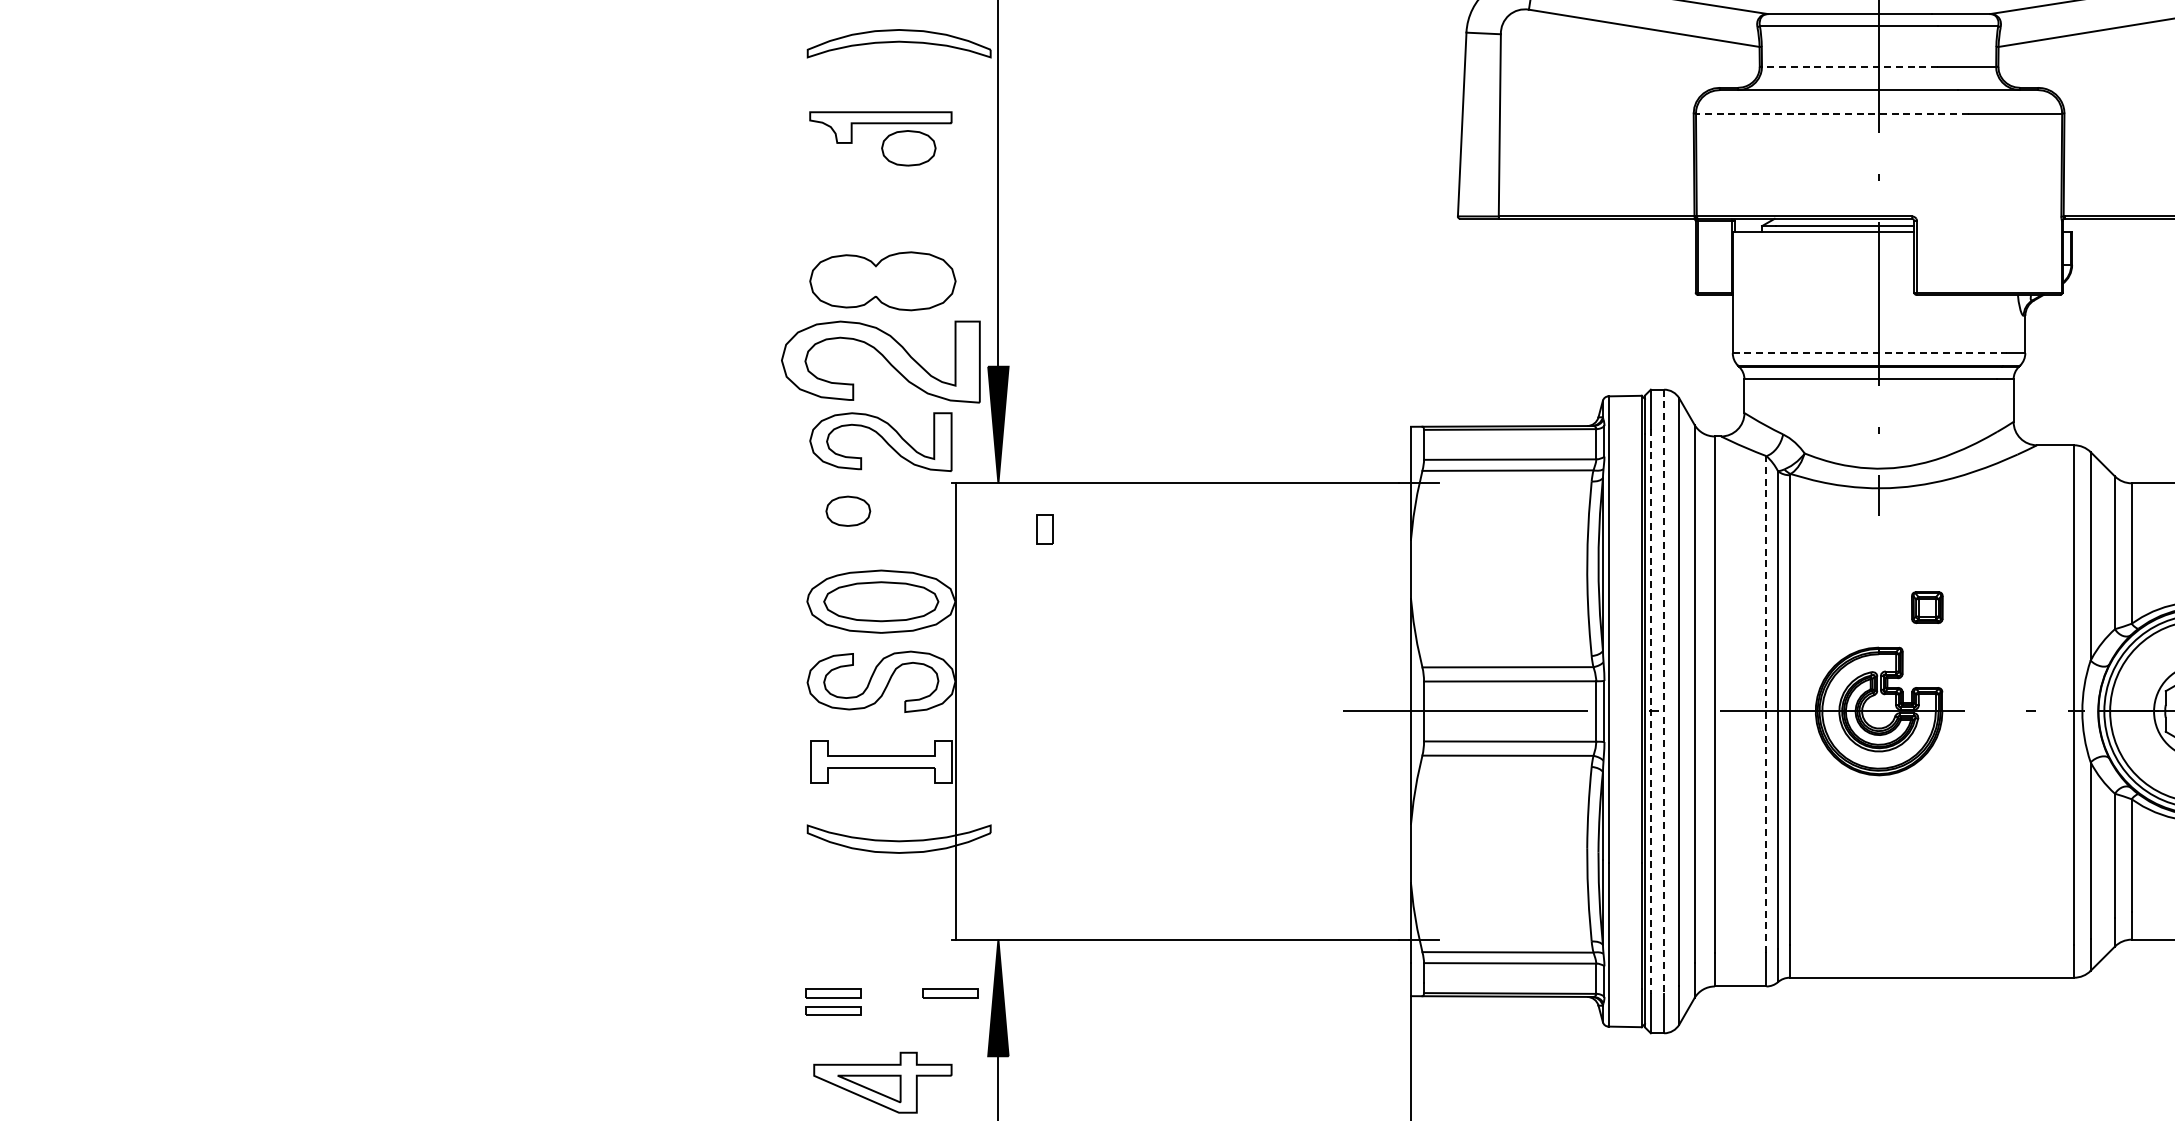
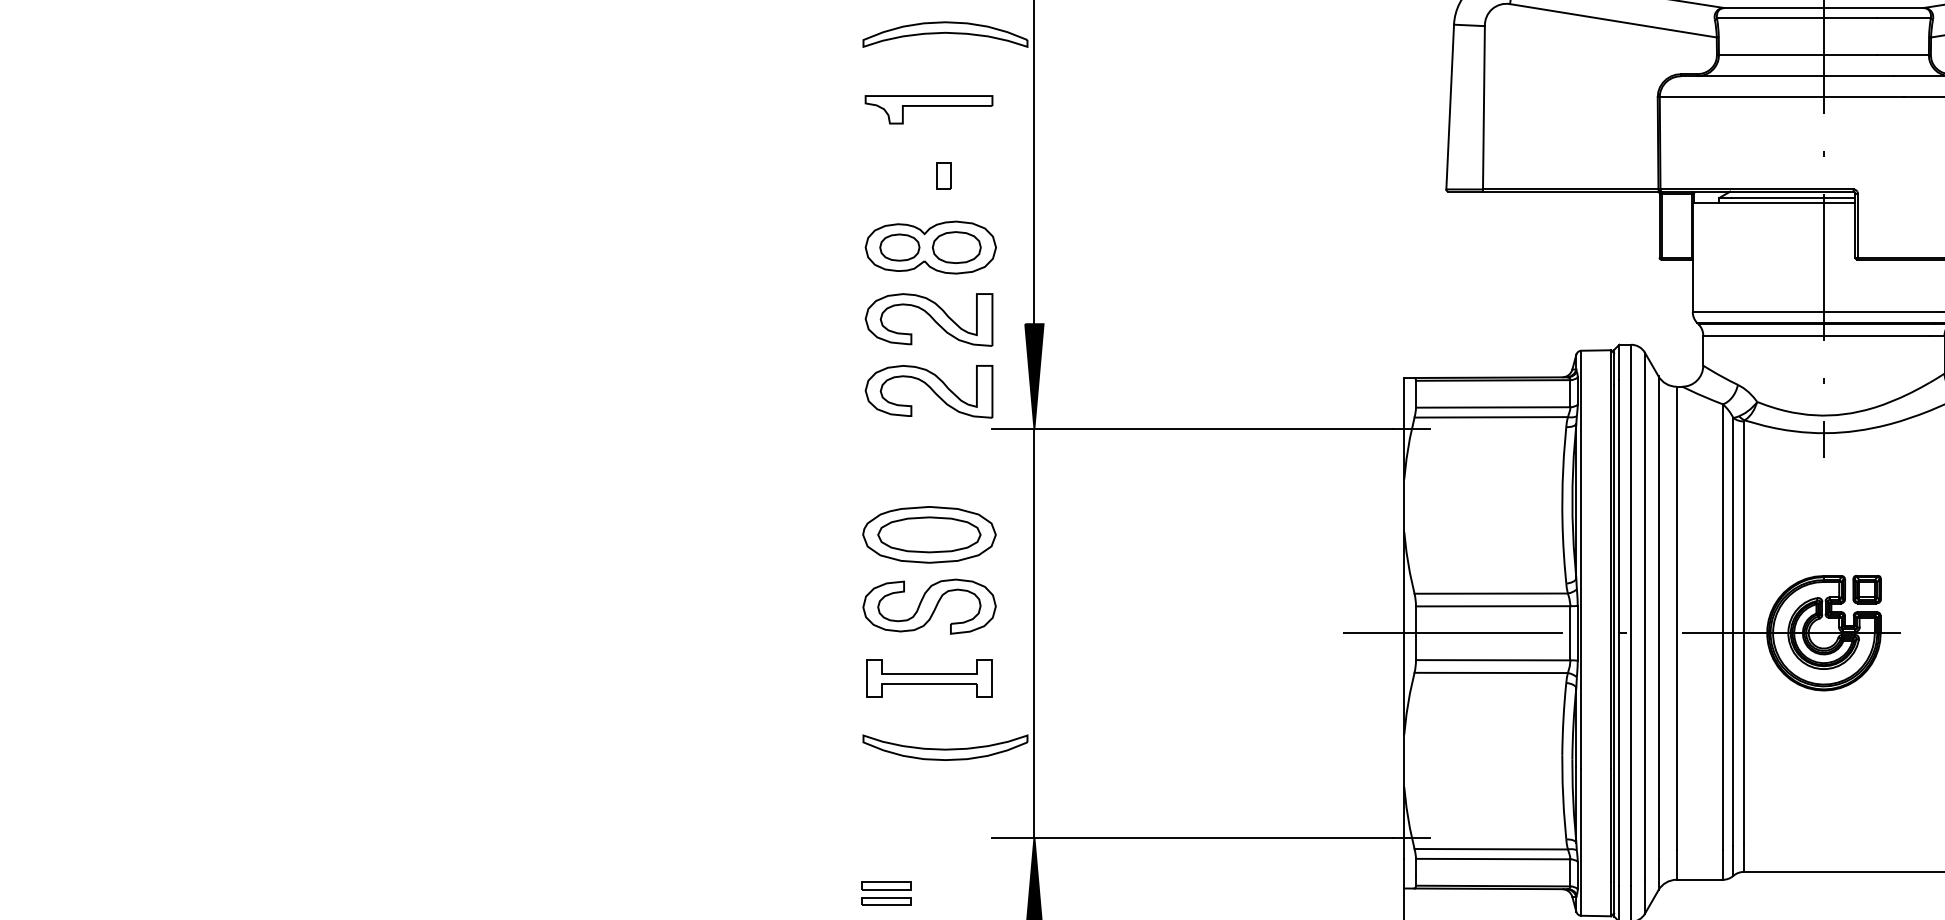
line: (1849, 66) -> (1797, 55), dashed -> solid
line: (1831, 113) -> (1781, 97), dashed -> solid
part: (908, 148) -> (956, 247), moved
line: (1870, 353) -> (1816, 312), dashed -> solid
part: (880, 361) -> (928, 319), size x0.71
part: (848, 510) -> (900, 246), moved
part: (1044, 529) -> (943, 176), moved
part: (1927, 607) -> (1867, 589), moved
line: (1664, 692) -> (1631, 616), dashed -> solid
line: (1766, 703) -> (1723, 626), dashed -> solid
line: (956, 711) -> (1034, 633), moved
line: (1650, 712) -> (1619, 634), dashed -> solid
part: (950, 993) -> (991, 886), removed

